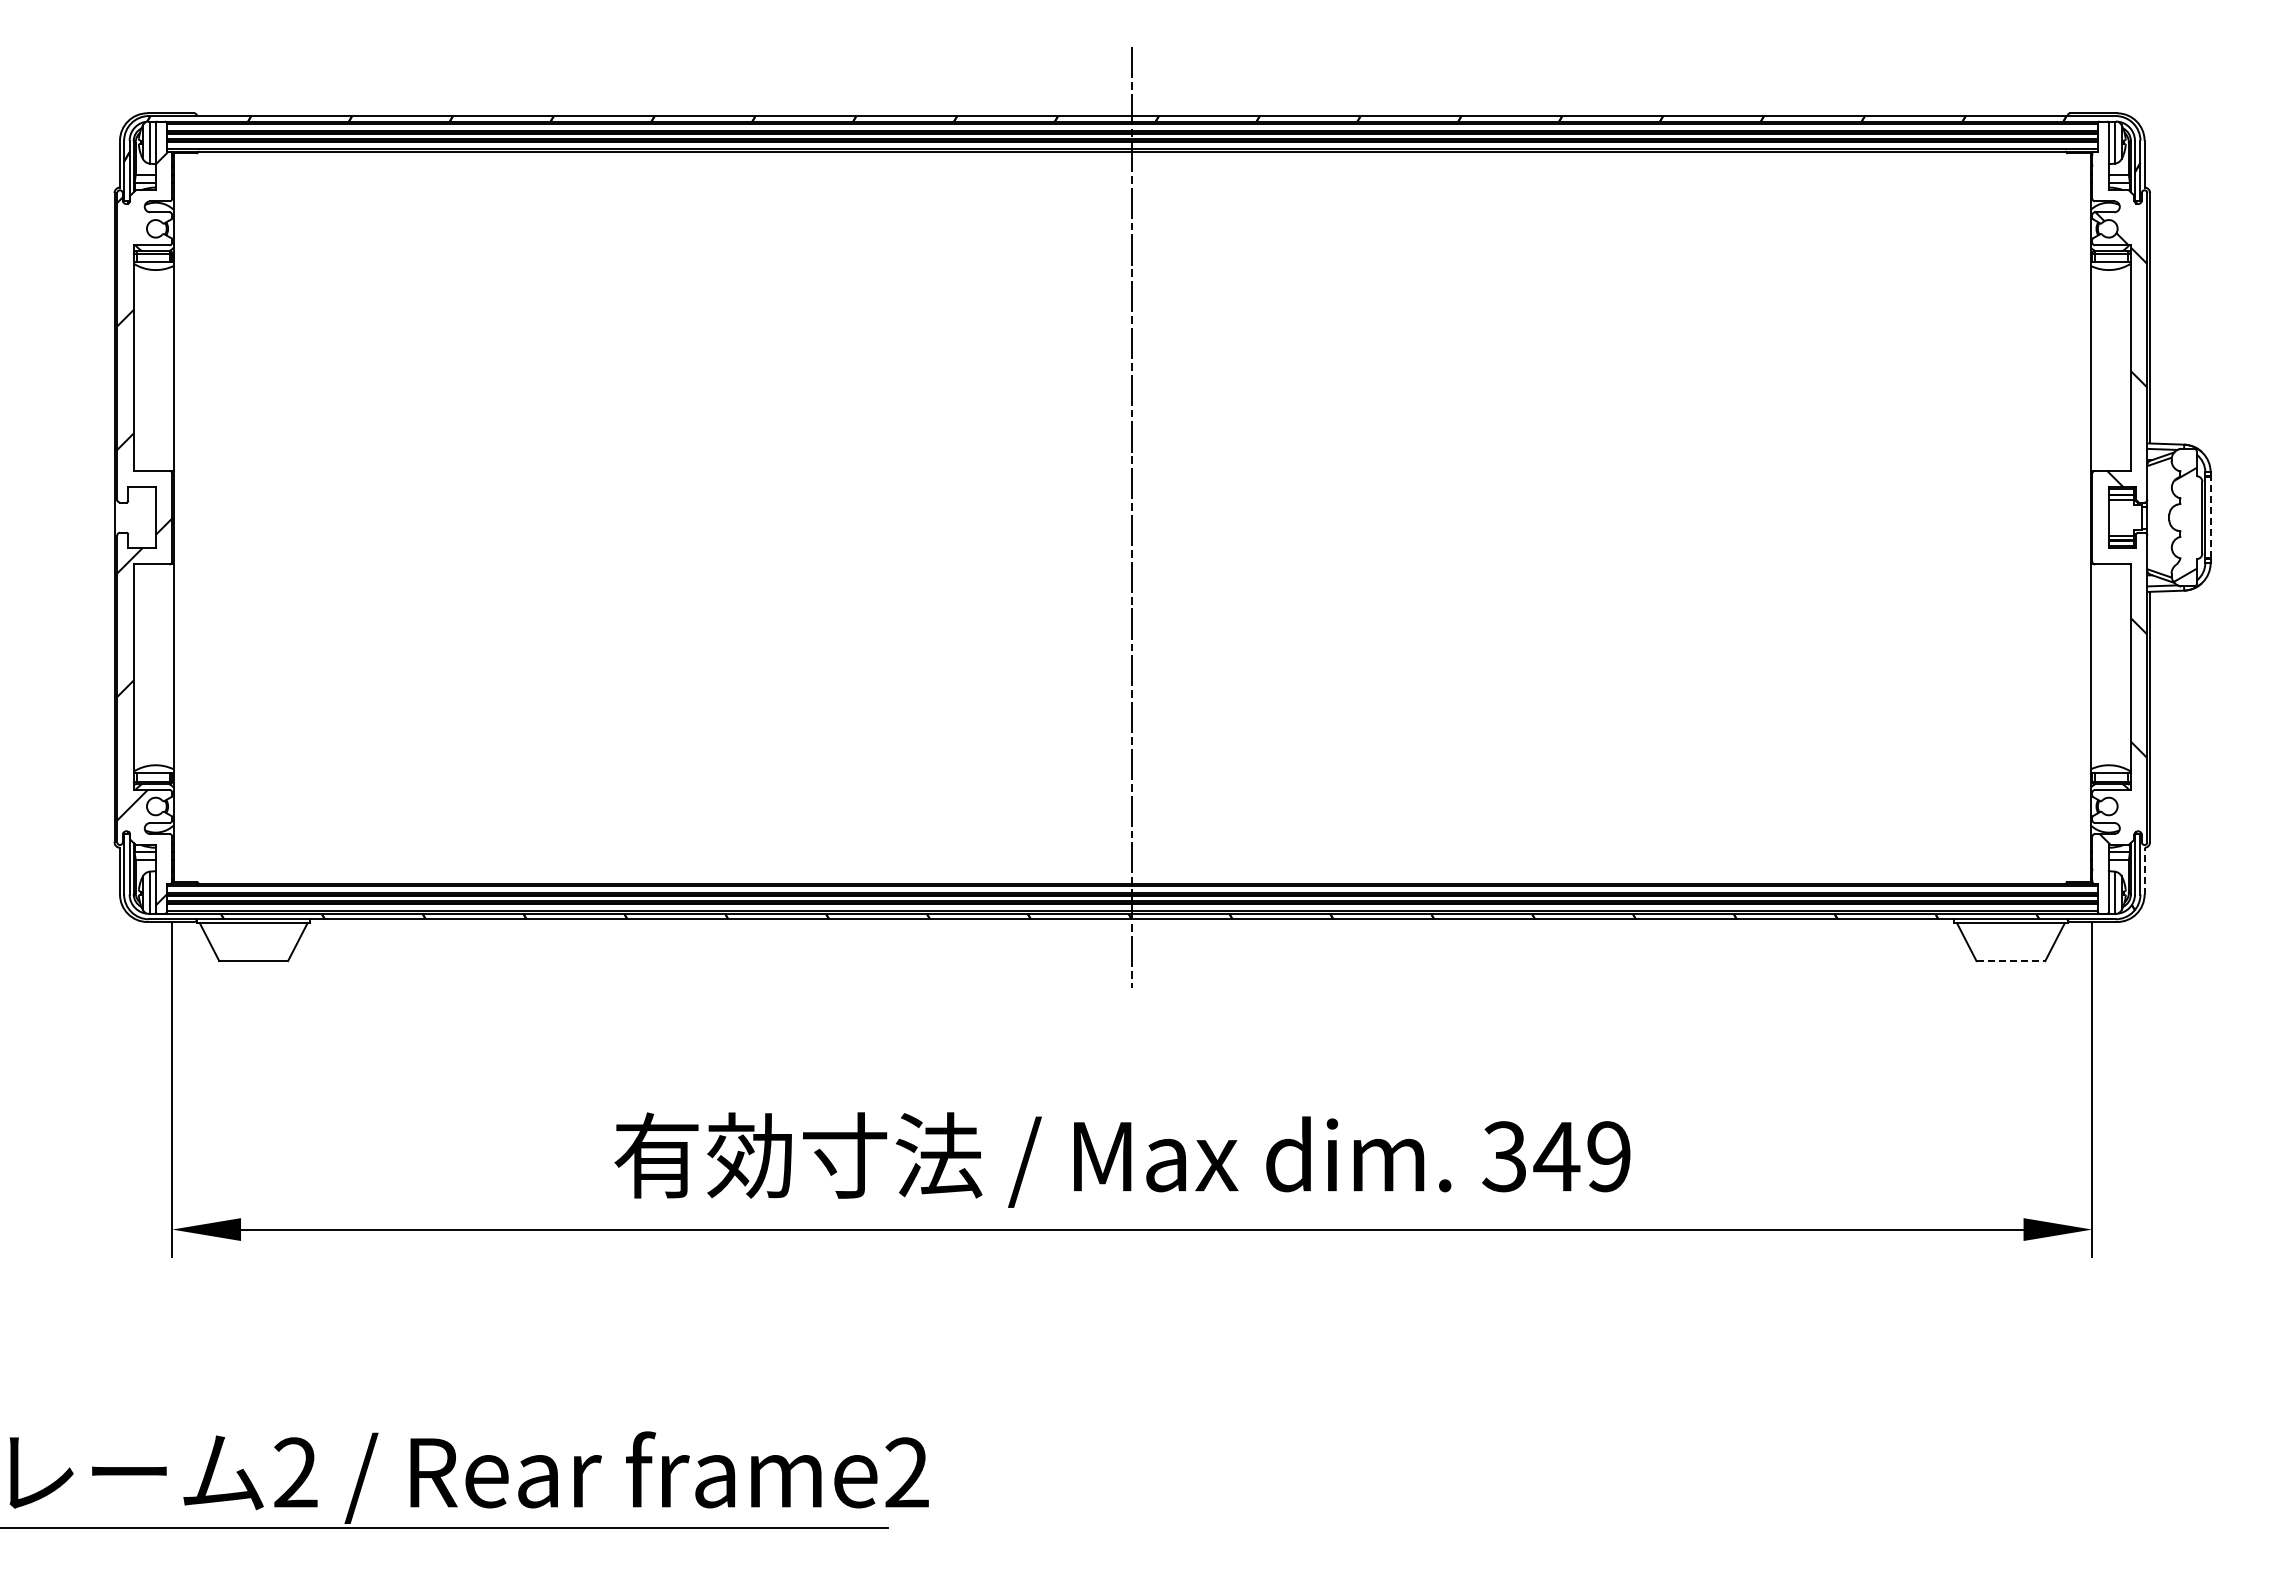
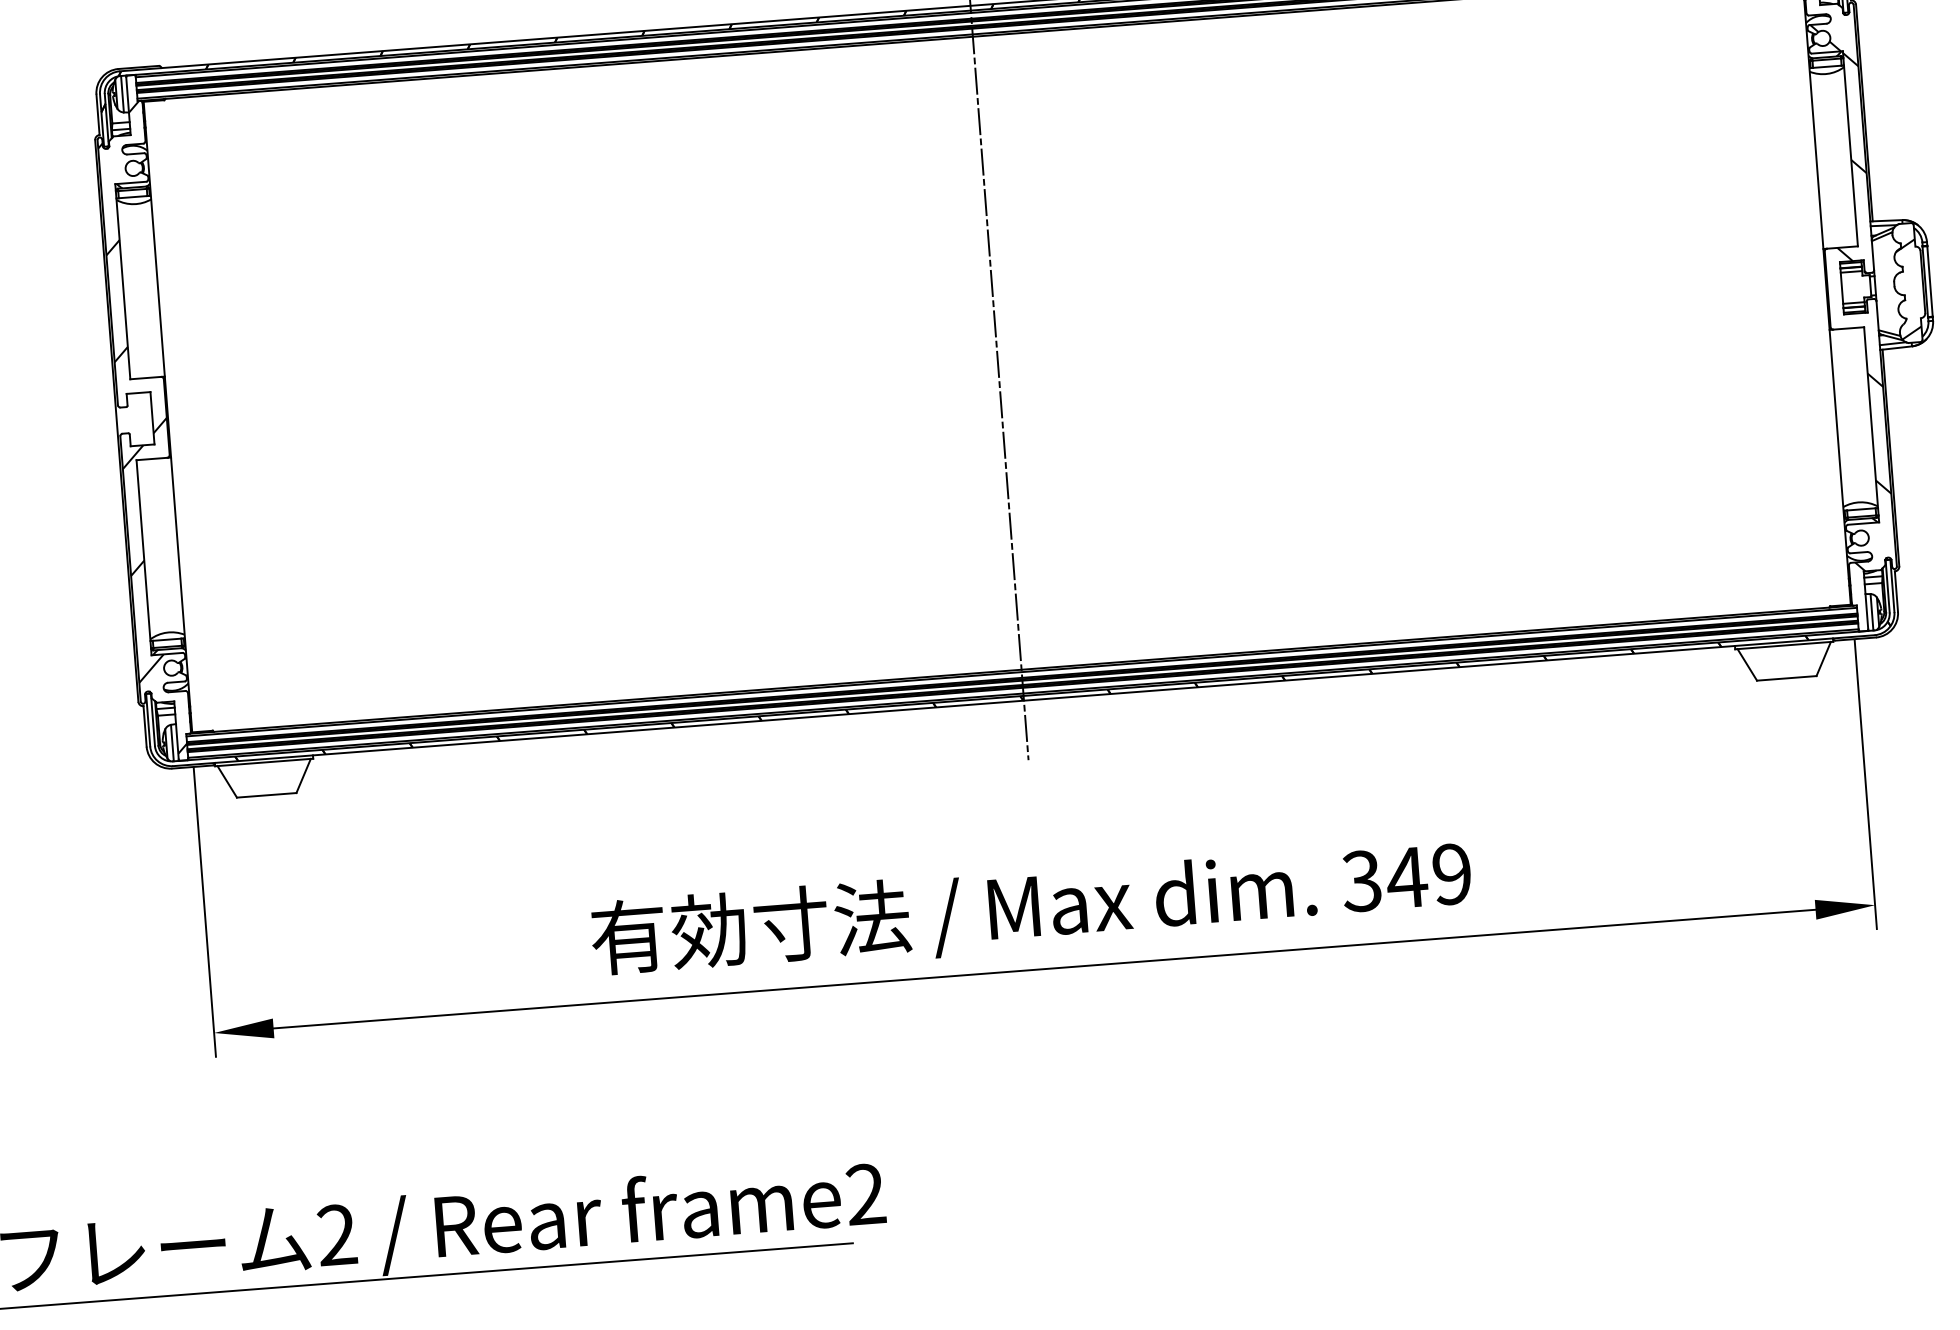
line: (2210, 517) -> (1929, 281), dashed -> solid
line: (2144, 870) -> (1896, 591), dashed -> solid
line: (2011, 961) -> (1787, 678), dashed -> solid

